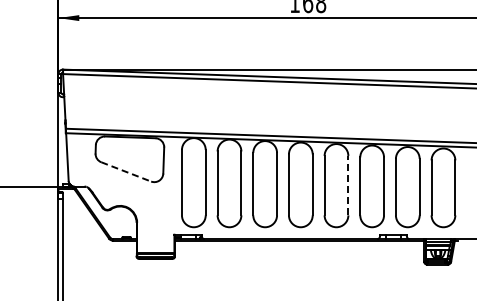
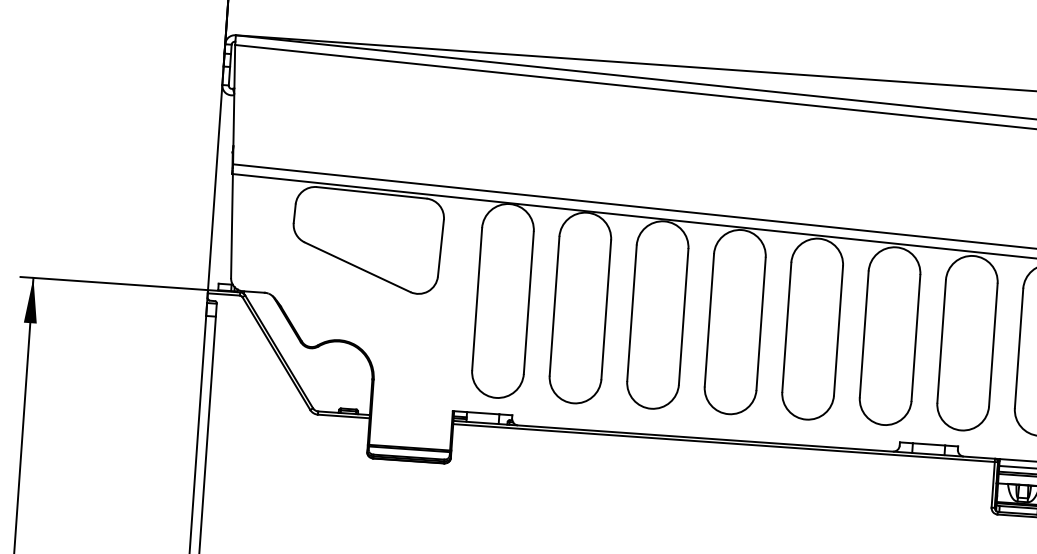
line: (126, 171) -> (358, 266), dashed -> solid
line: (348, 185) -> (838, 330), dashed -> solid

